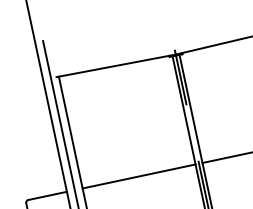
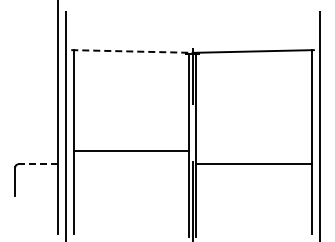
line: (115, 65) -> (131, 51), solid -> dashed
line: (139, 176) -> (131, 151), moved
line: (47, 196) -> (37, 164), solid -> dashed

